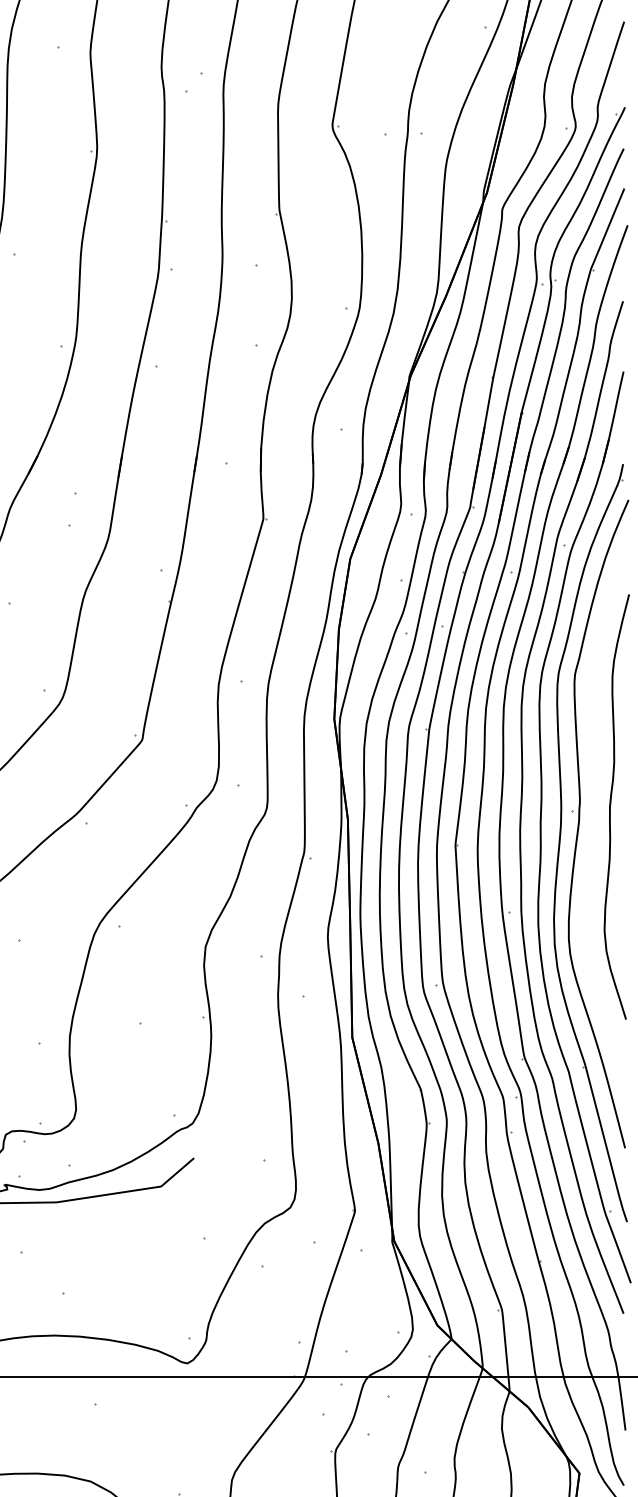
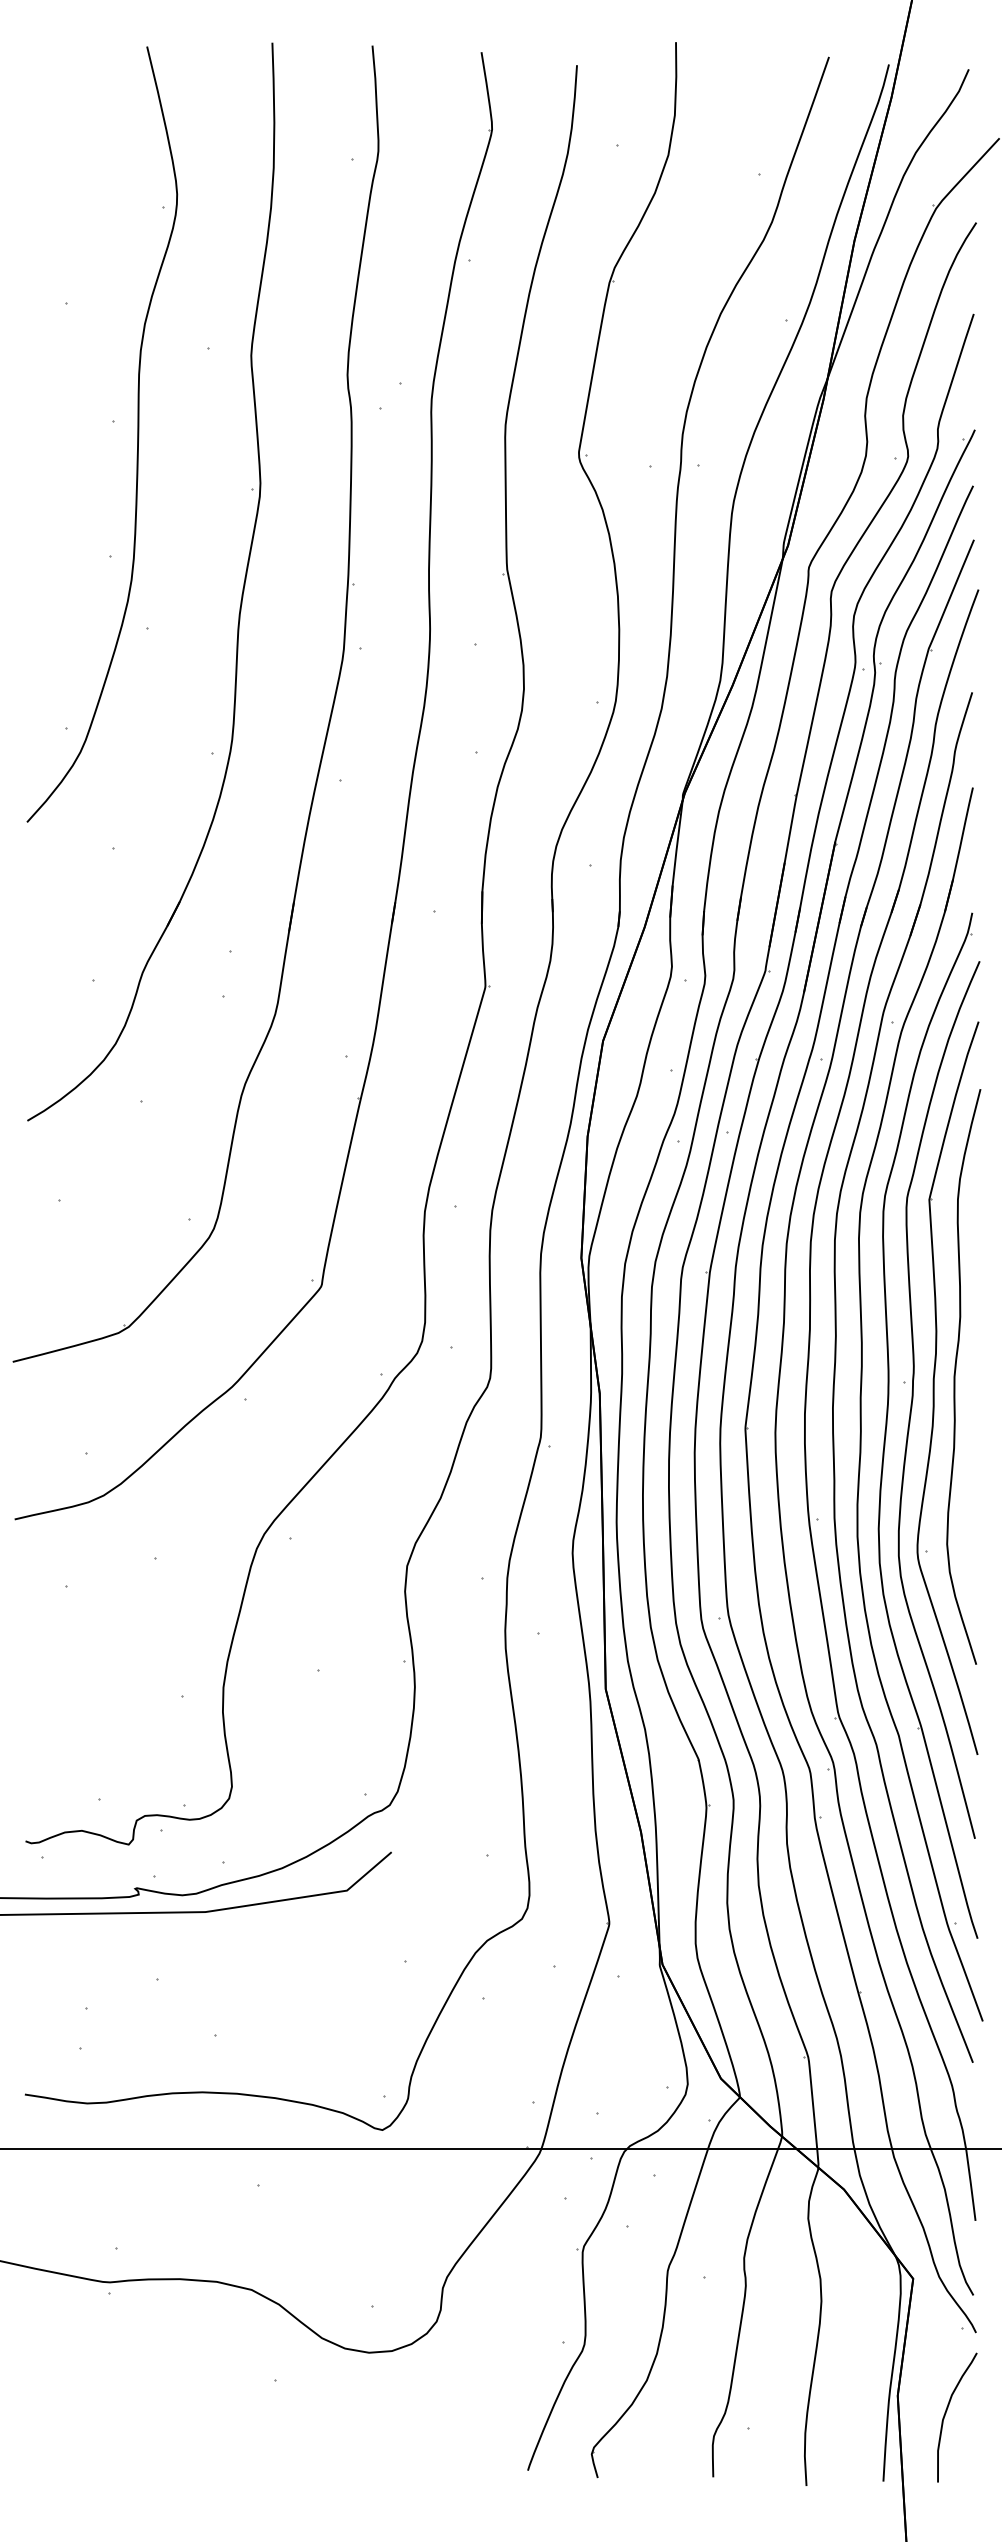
part: (595, 814) -> (934, 1387), added

